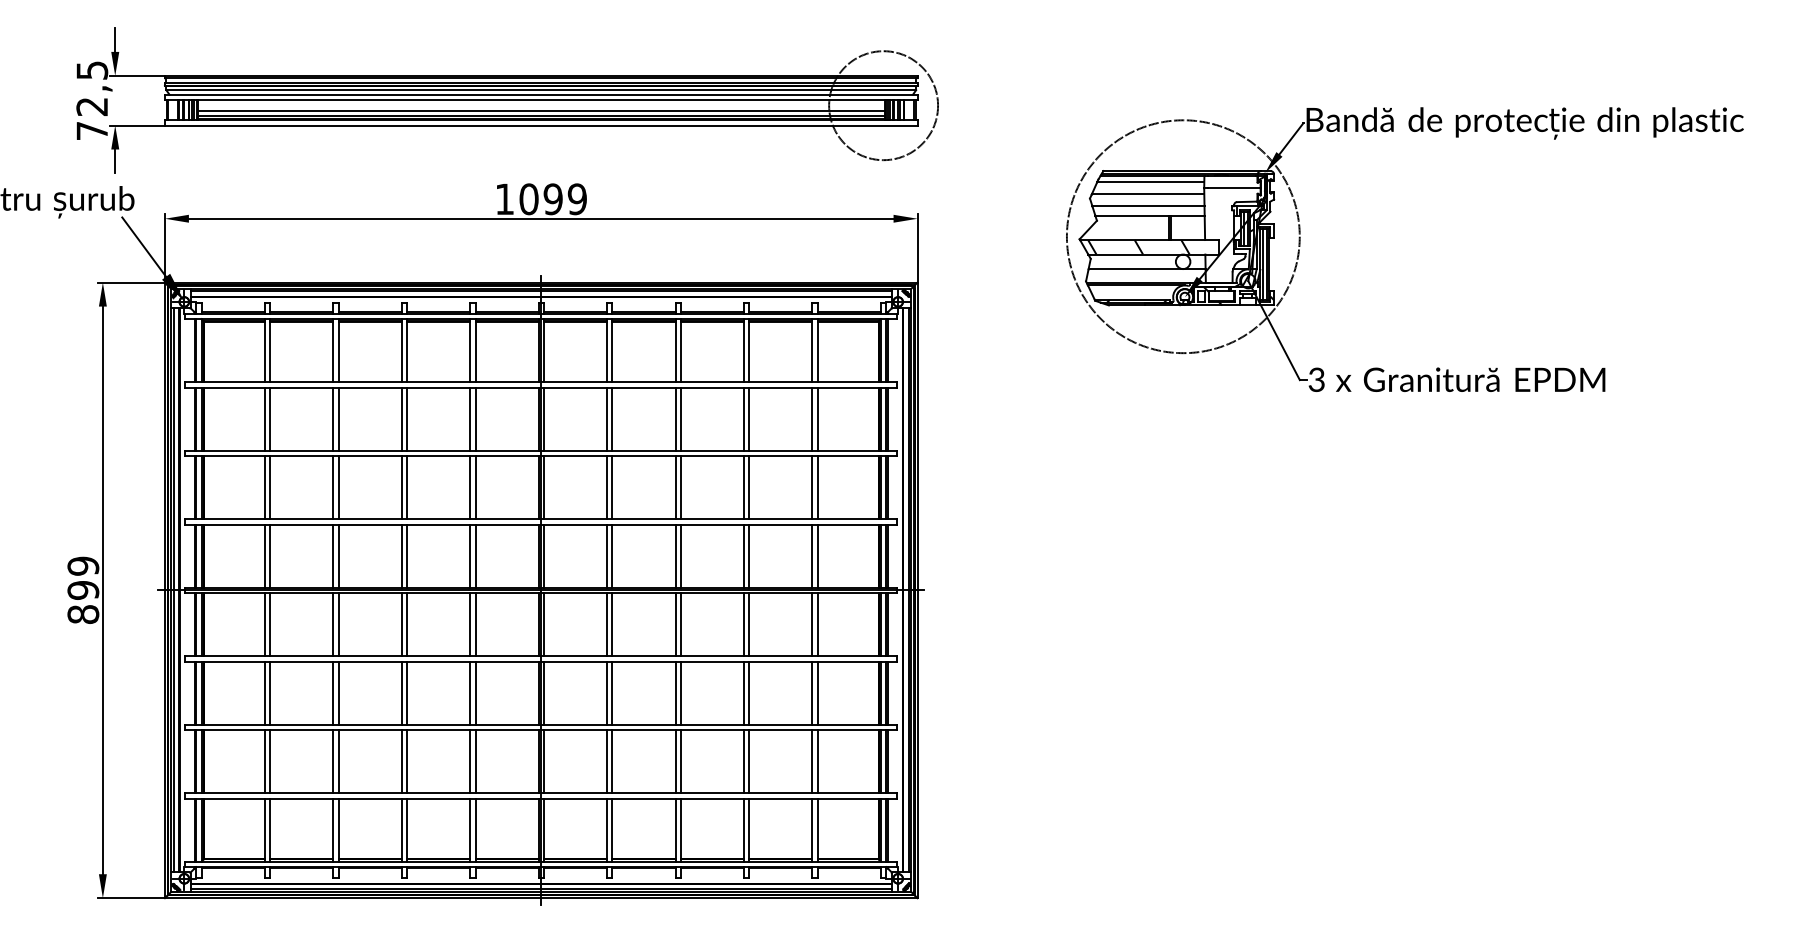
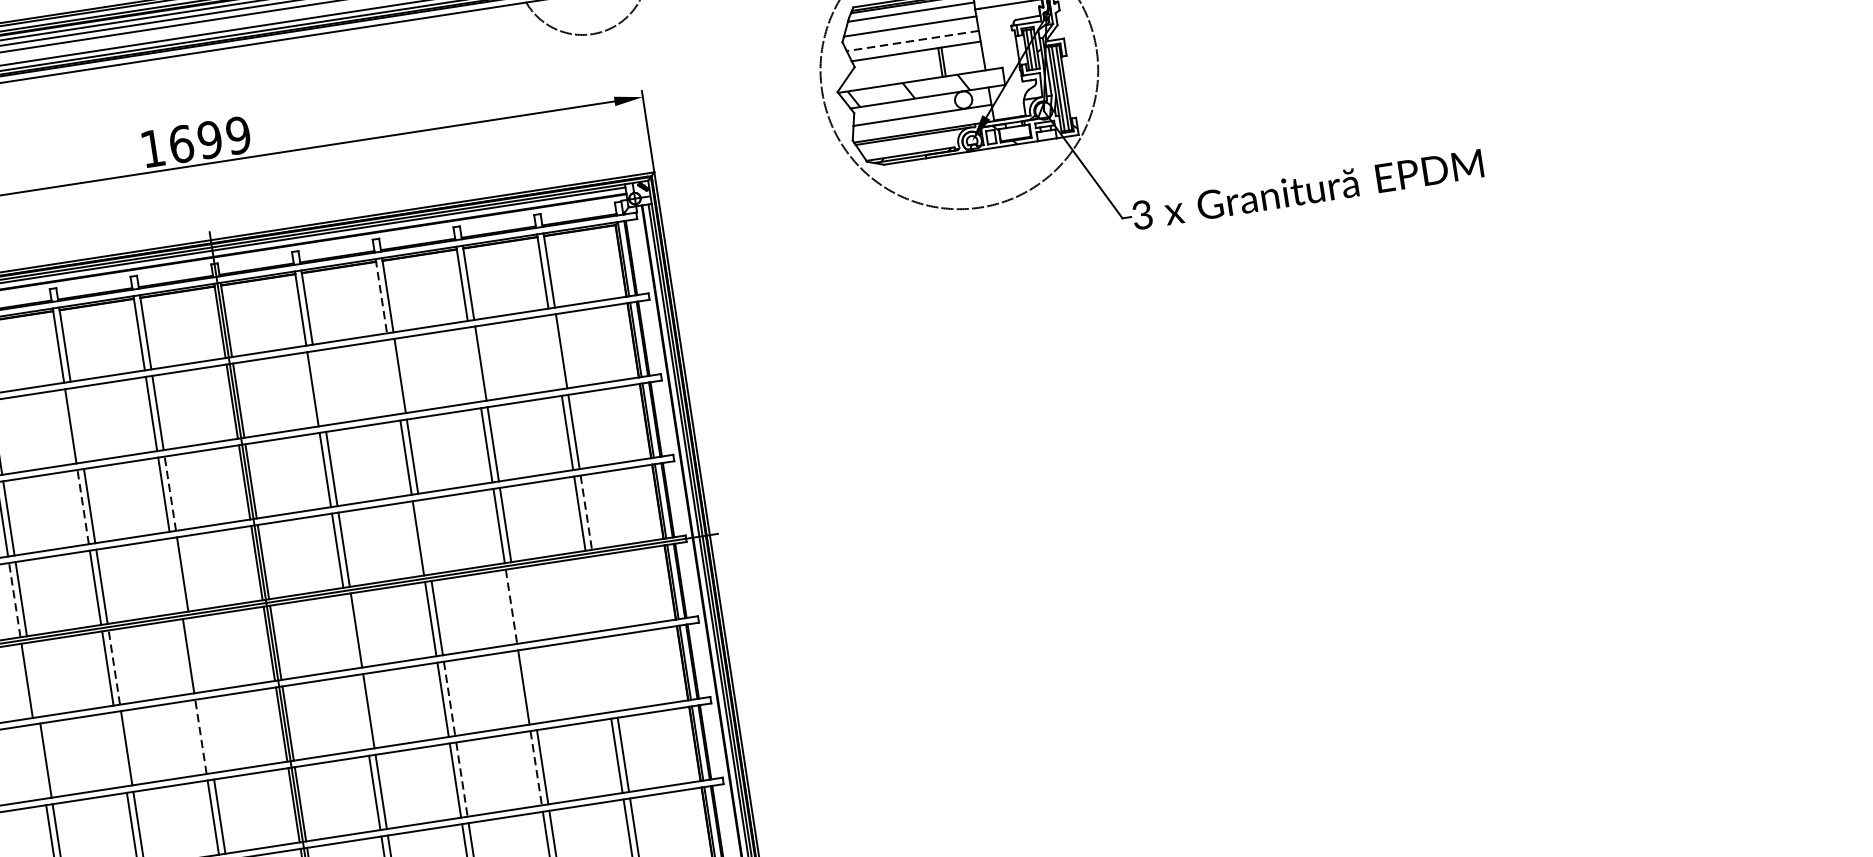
text: (528, 199) -> (180, 144), 1099 -> 1699
line: (1148, 206) -> (912, 41), solid -> dashed
line: (675, 350) -> (381, 296), solid -> dashed
line: (407, 418) -> (77, 424), removed
line: (612, 418) -> (319, 387), removed
line: (675, 418) -> (393, 376), removed
line: (743, 418) -> (473, 363), removed
line: (812, 418) -> (555, 351), removed
line: (401, 487) -> (83, 506), solid -> dashed
line: (475, 487) -> (170, 493), solid -> dashed
line: (470, 555) -> (176, 574), removed
line: (680, 555) -> (424, 536), removed
line: (333, 556) -> (15, 600), solid -> dashed
line: (817, 556) -> (585, 513), solid -> dashed
line: (338, 624) -> (33, 679), removed
line: (407, 624) -> (114, 667), solid -> dashed
line: (475, 624) -> (195, 655), removed
line: (607, 624) -> (350, 631), removed
line: (743, 624) -> (510, 606), solid -> dashed
line: (749, 624) -> (517, 605), removed
line: (812, 624) -> (592, 594), removed
line: (817, 624) -> (598, 593), removed
line: (333, 692) -> (39, 760), removed
line: (401, 692) -> (120, 748), removed
line: (475, 692) -> (207, 735), removed
line: (607, 692) -> (362, 711), removed
line: (749, 692) -> (530, 685), removed
line: (812, 692) -> (604, 674), removed
line: (817, 692) -> (610, 673), removed
line: (470, 693) -> (201, 737), solid -> dashed
line: (680, 693) -> (449, 699), solid -> dashed
line: (680, 761) -> (461, 779), solid -> dashed
line: (743, 761) -> (535, 768), solid -> dashed

